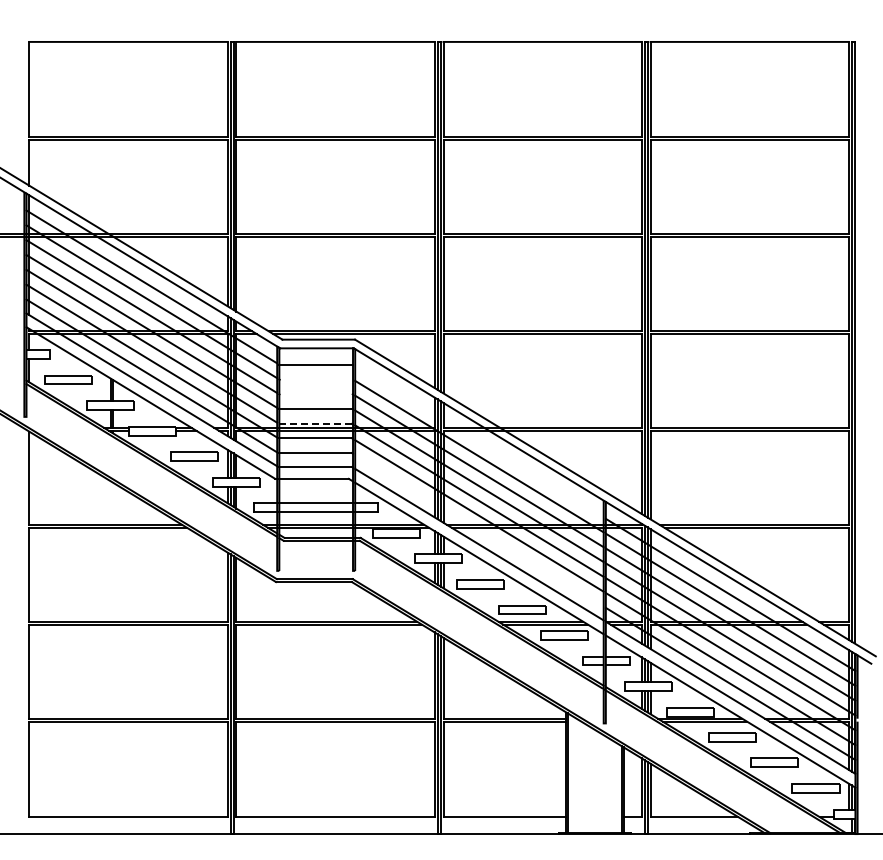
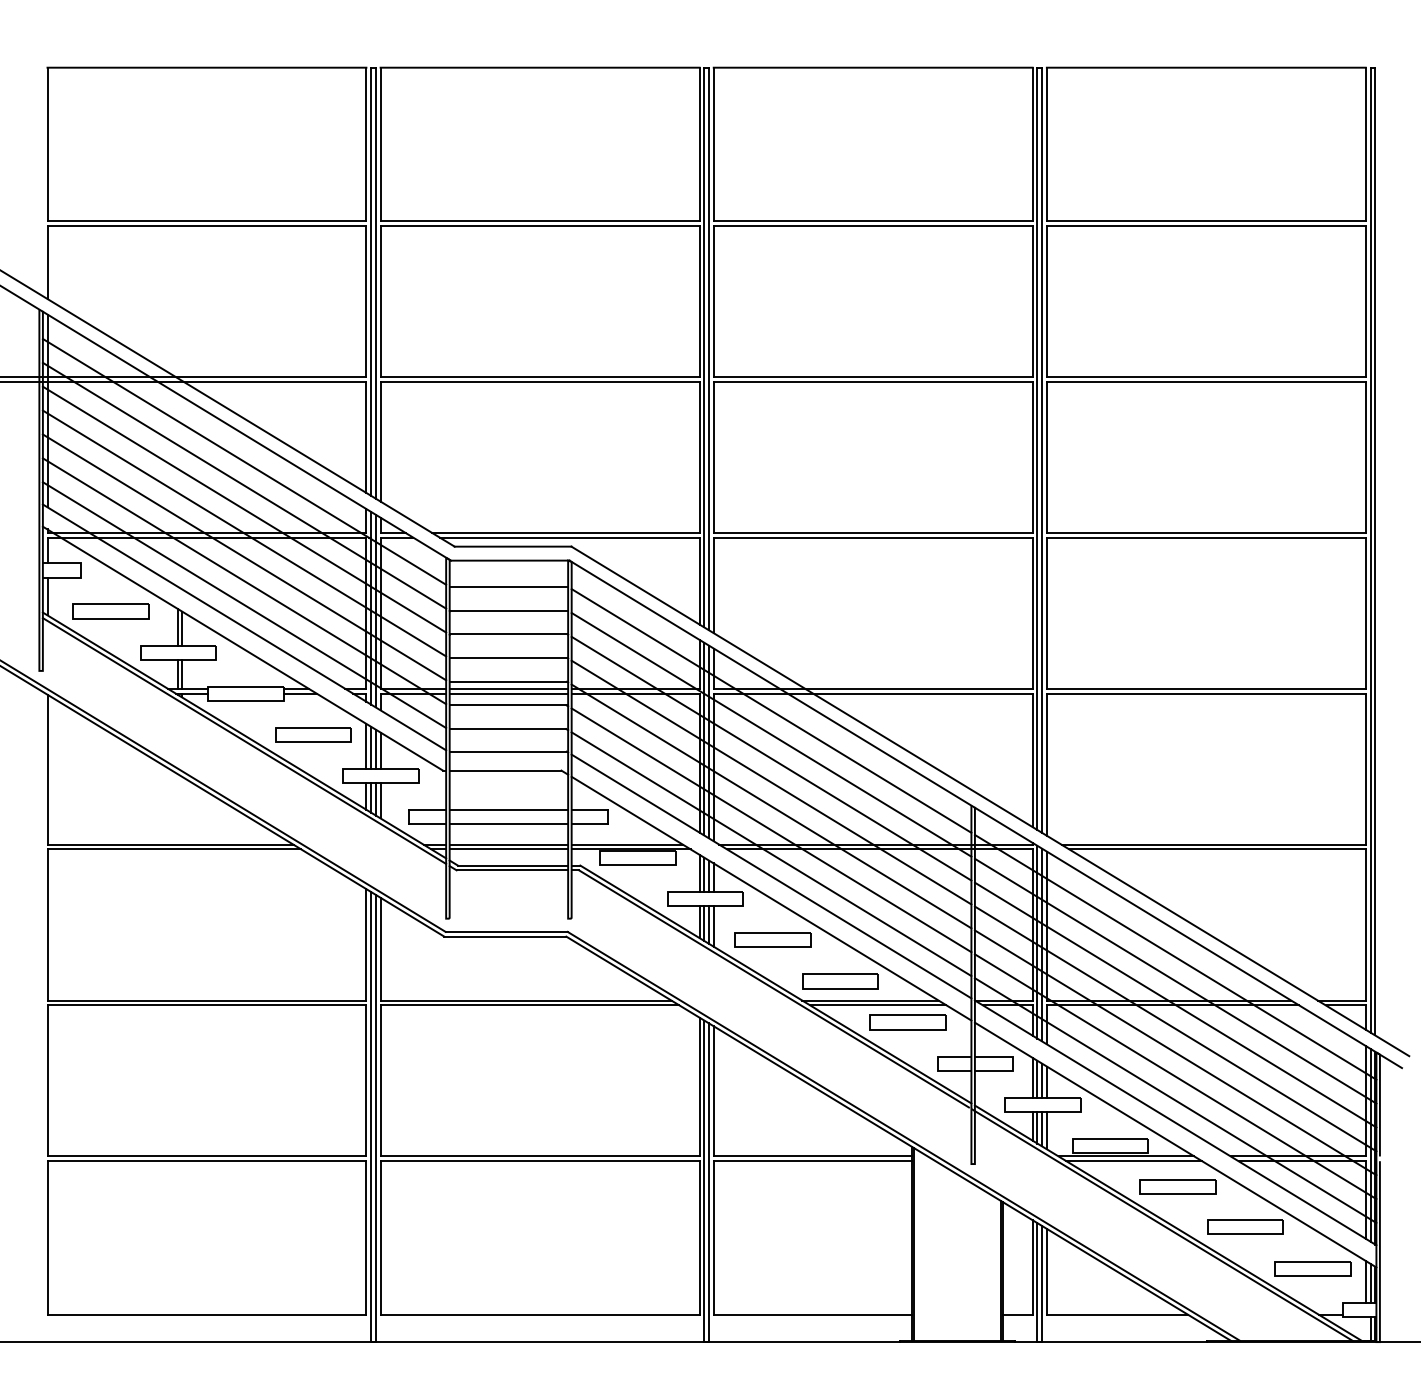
line: (316, 379) -> (509, 610), added
line: (315, 394) -> (507, 634), added
line: (315, 423) -> (507, 681), dashed -> solid
line: (479, 441) -> (771, 710), added
line: (479, 530) -> (771, 853), added

